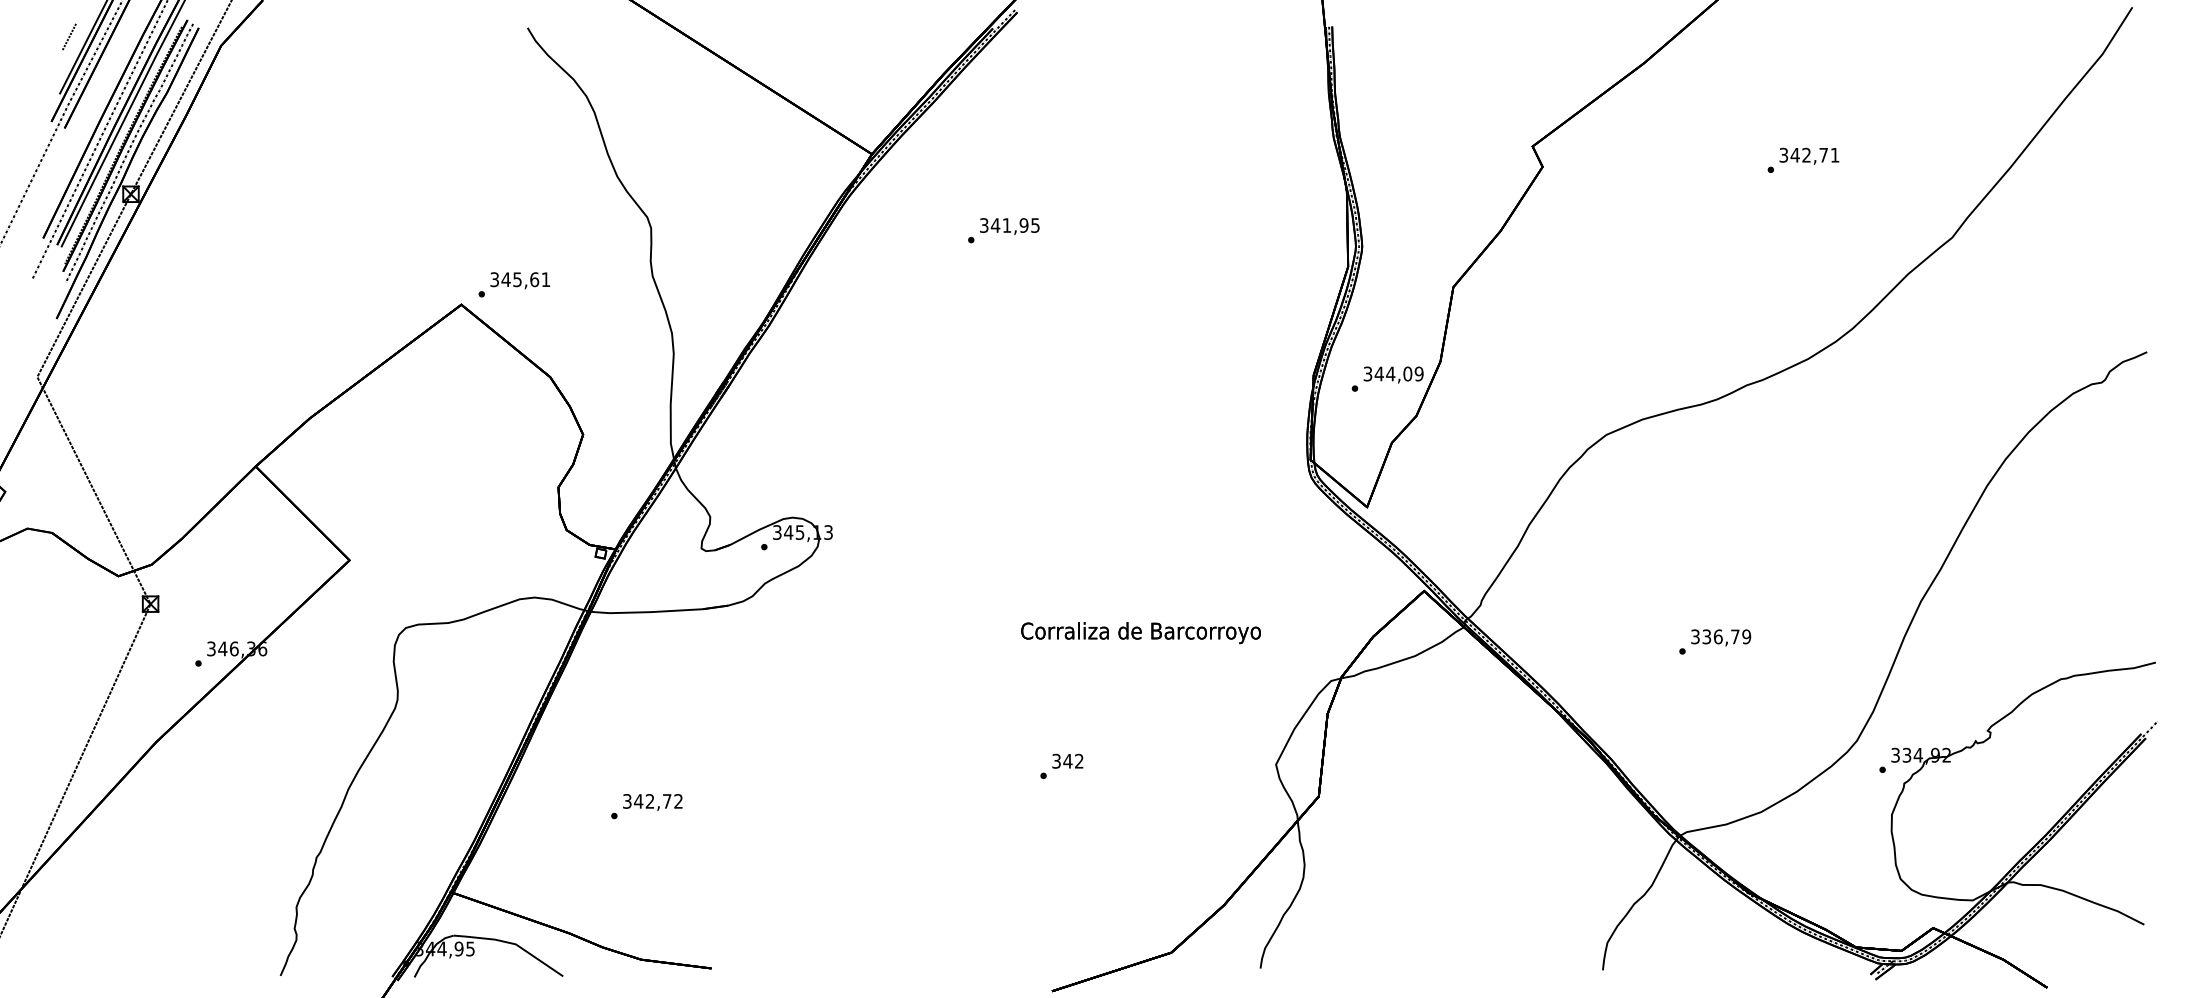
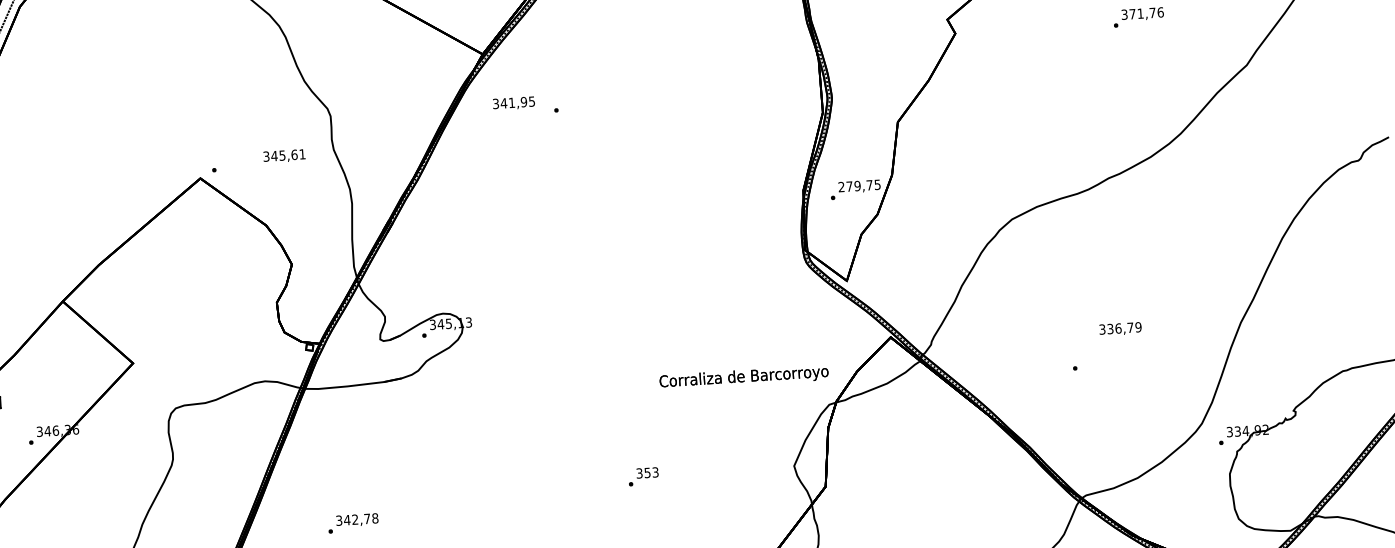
text: (1814, 154) -> (1146, 12), 342,71 -> 371,76
text: (1009, 226) -> (513, 103), moved
text: (519, 280) -> (283, 156), moved
text: (1393, 373) -> (859, 185), 344,09 -> 279,75
text: (1140, 633) -> (743, 378), moved
text: (1721, 637) -> (1120, 328), moved
text: (1073, 761) -> (651, 472), 342 -> 353
text: (678, 801) -> (375, 518), 342,72 -> 342,78

